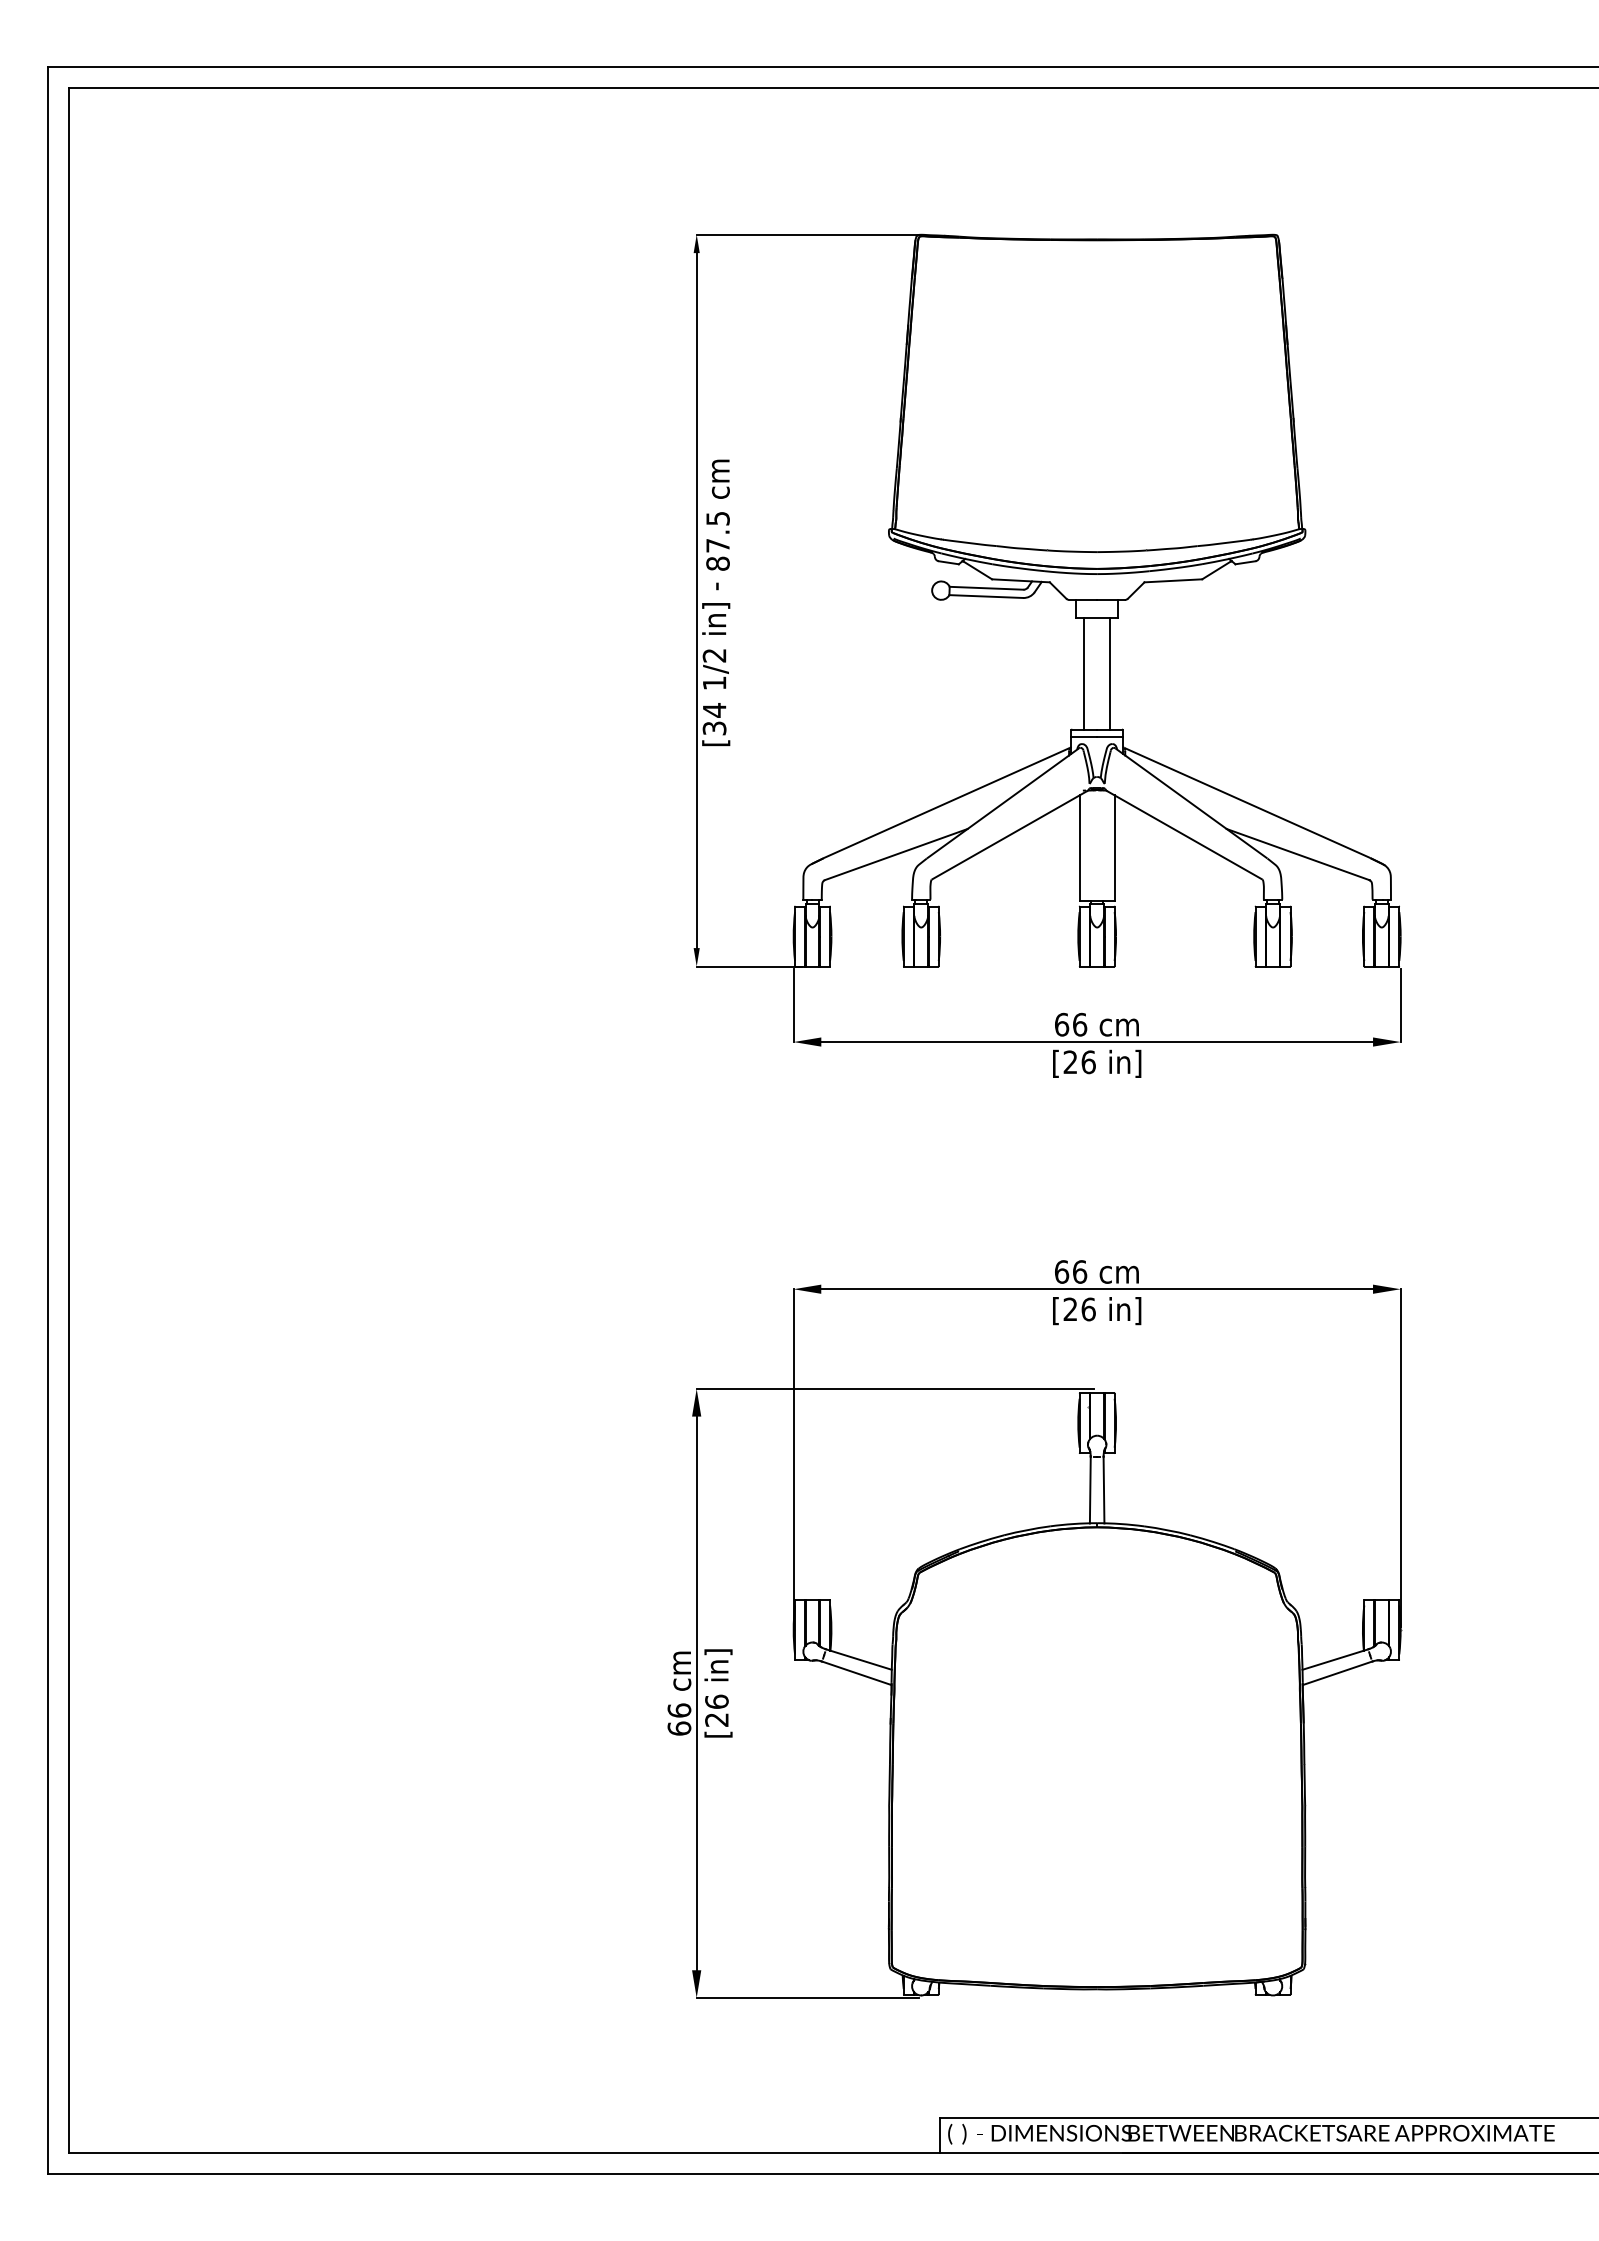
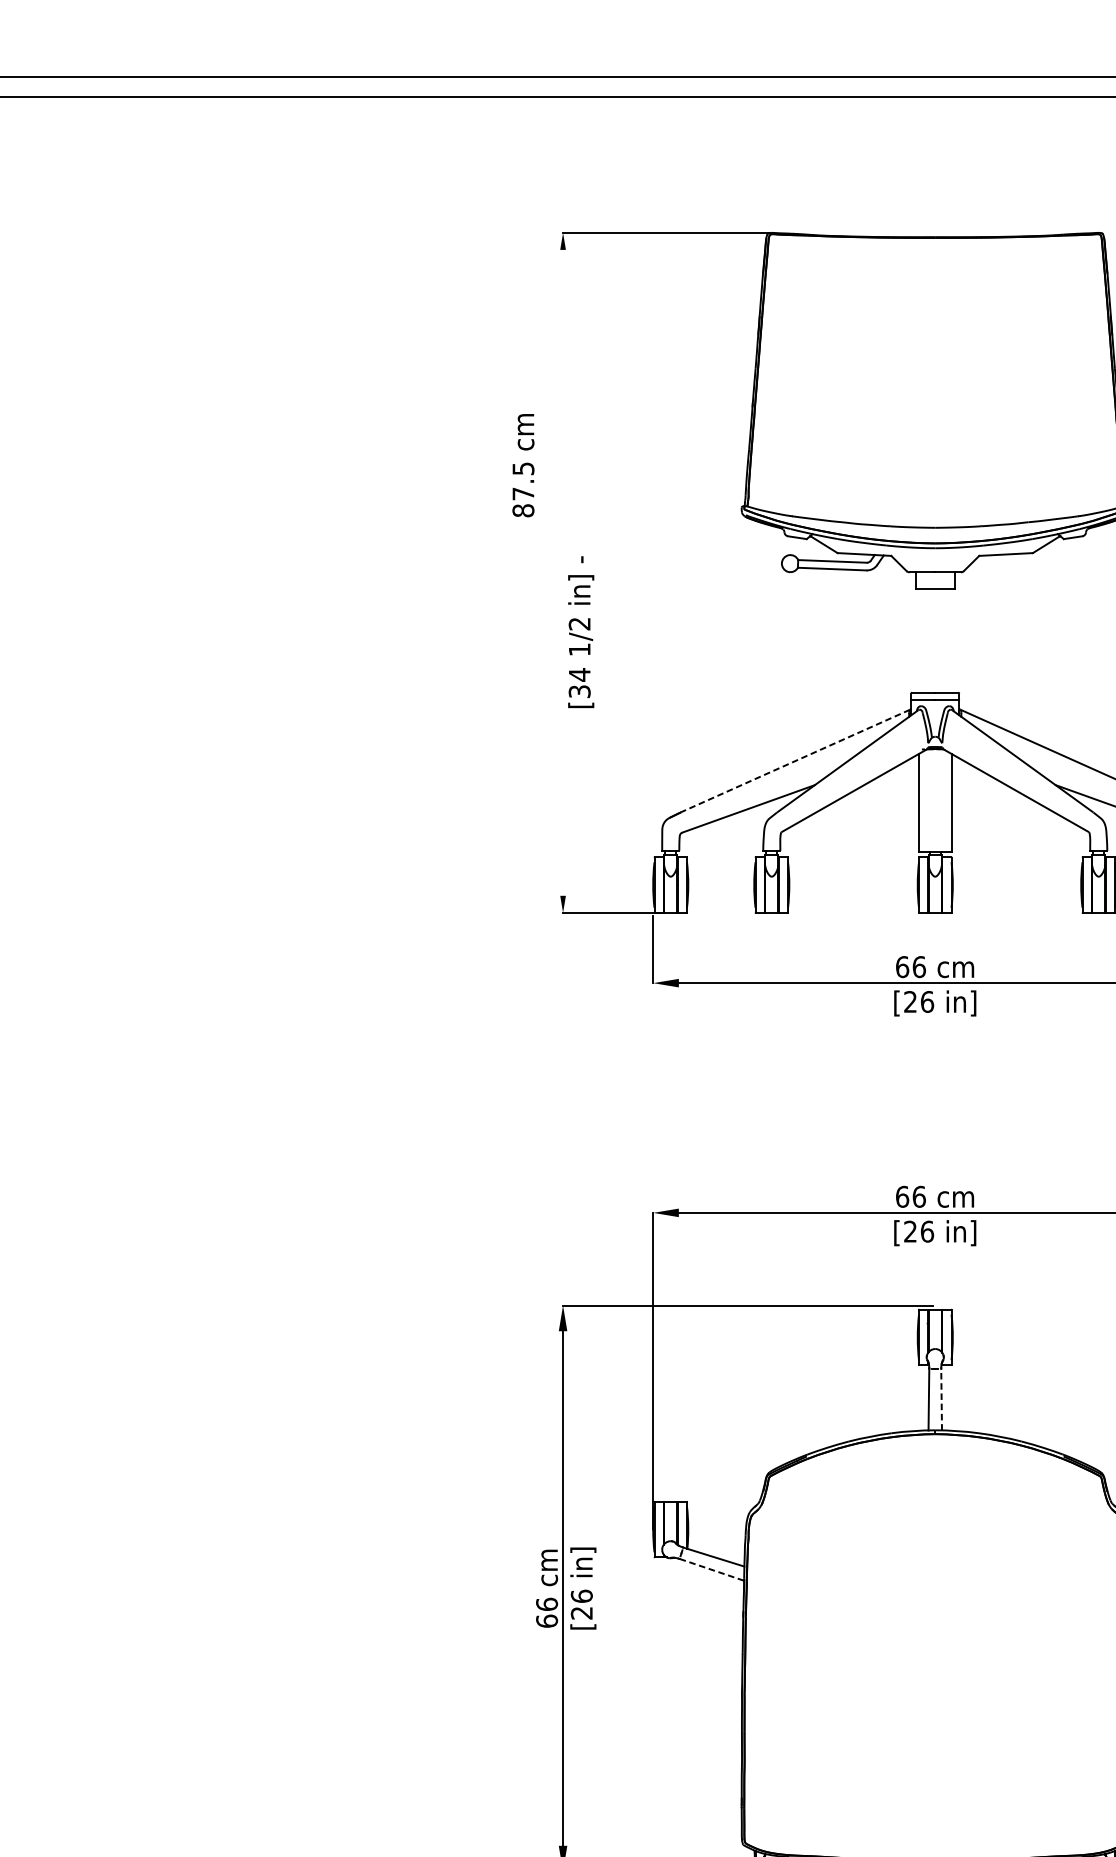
text: (717, 514) -> (522, 464), moved
line: (696, 600) -> (562, 572), removed
line: (1084, 673) -> (923, 640), removed
line: (1110, 673) -> (947, 640), removed
line: (946, 802) -> (795, 760), solid -> dashed
line: (1104, 1489) -> (942, 1399), solid -> dashed
line: (856, 1673) -> (711, 1570), solid -> dashed

